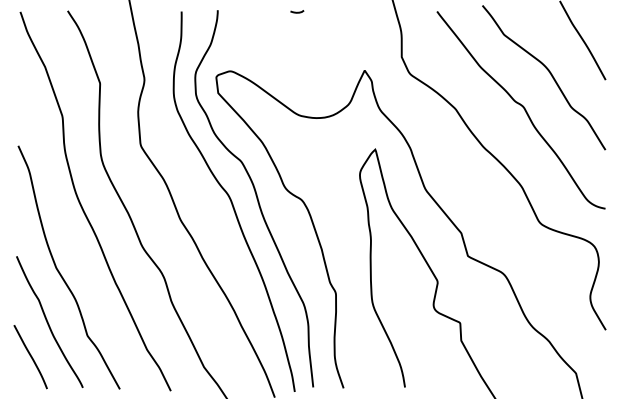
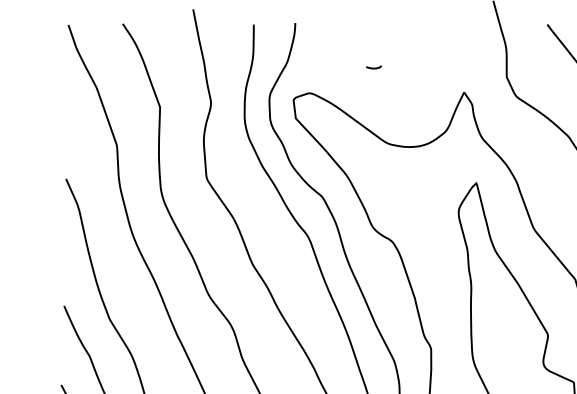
curve: (297, 11) -> (374, 67), moved

